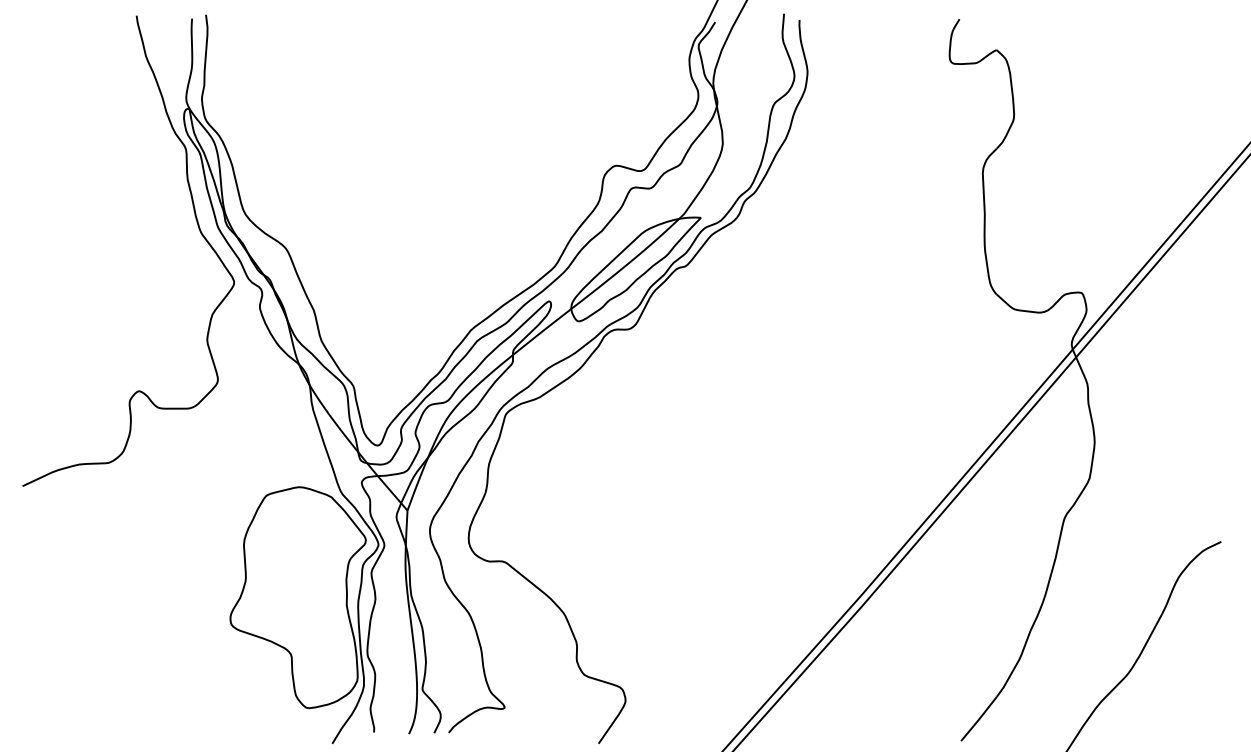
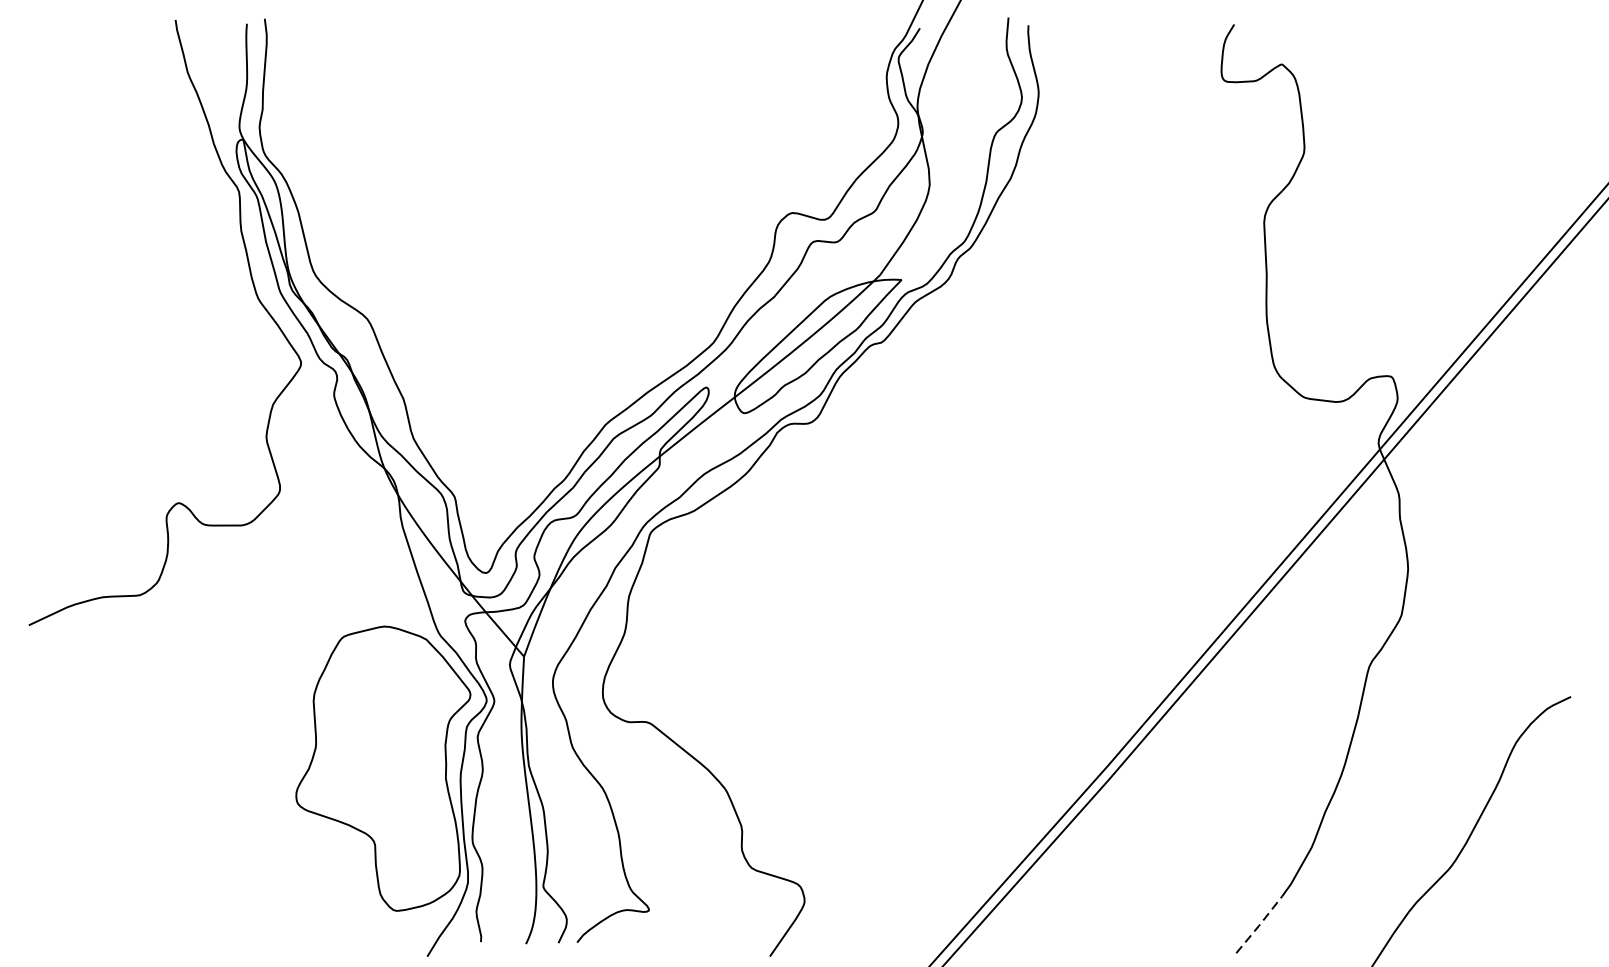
line: (979, 719) -> (1259, 925), solid -> dashed

